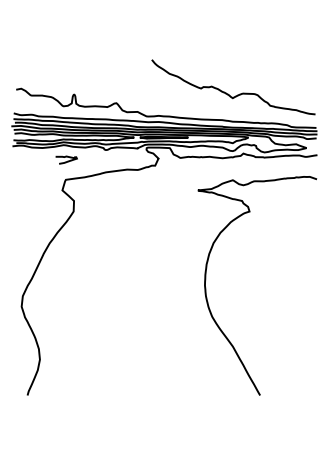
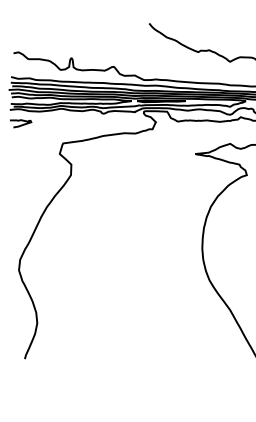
curve: (67, 160) -> (21, 124), moved

